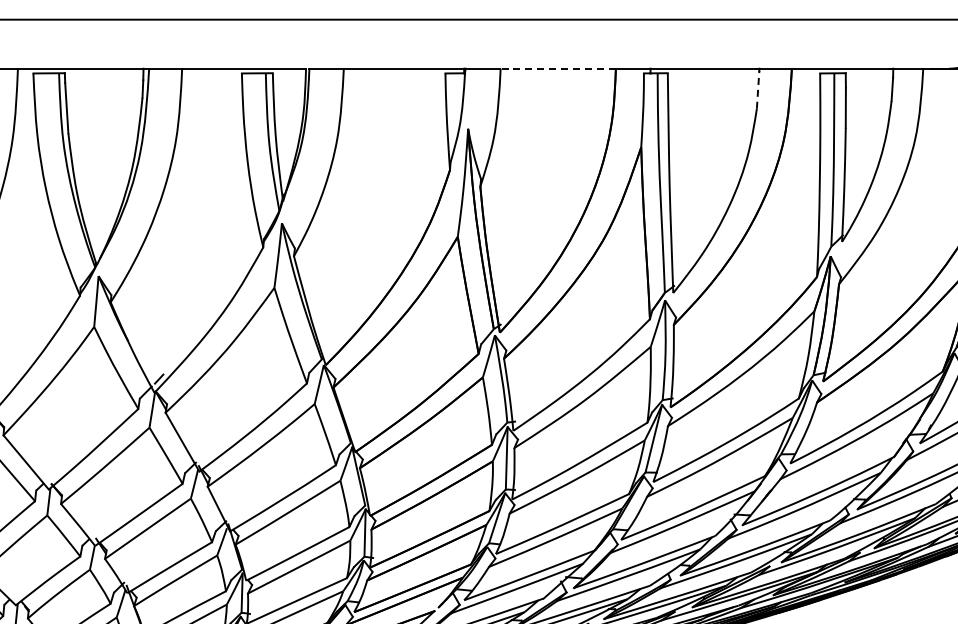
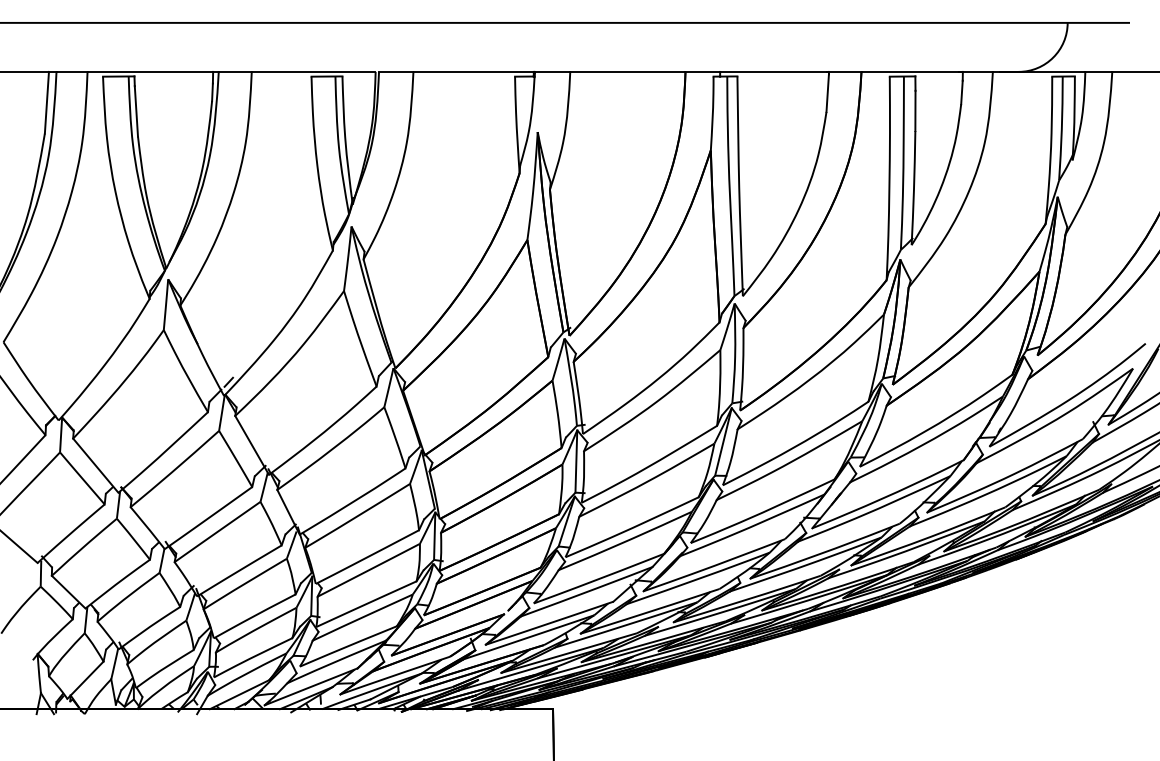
line: (557, 68) -> (627, 71), dashed -> solid
line: (757, 90) -> (827, 93), dashed -> solid

